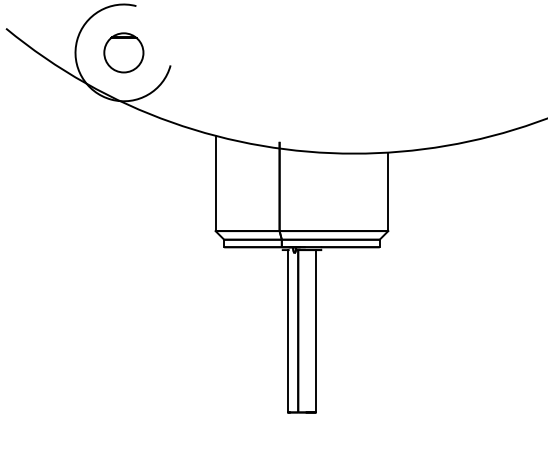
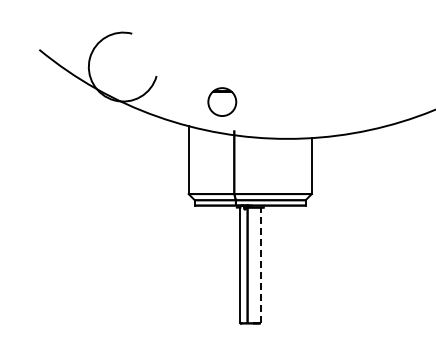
part: (124, 52) -> (222, 101), moved
line: (316, 331) -> (260, 265), solid -> dashed

